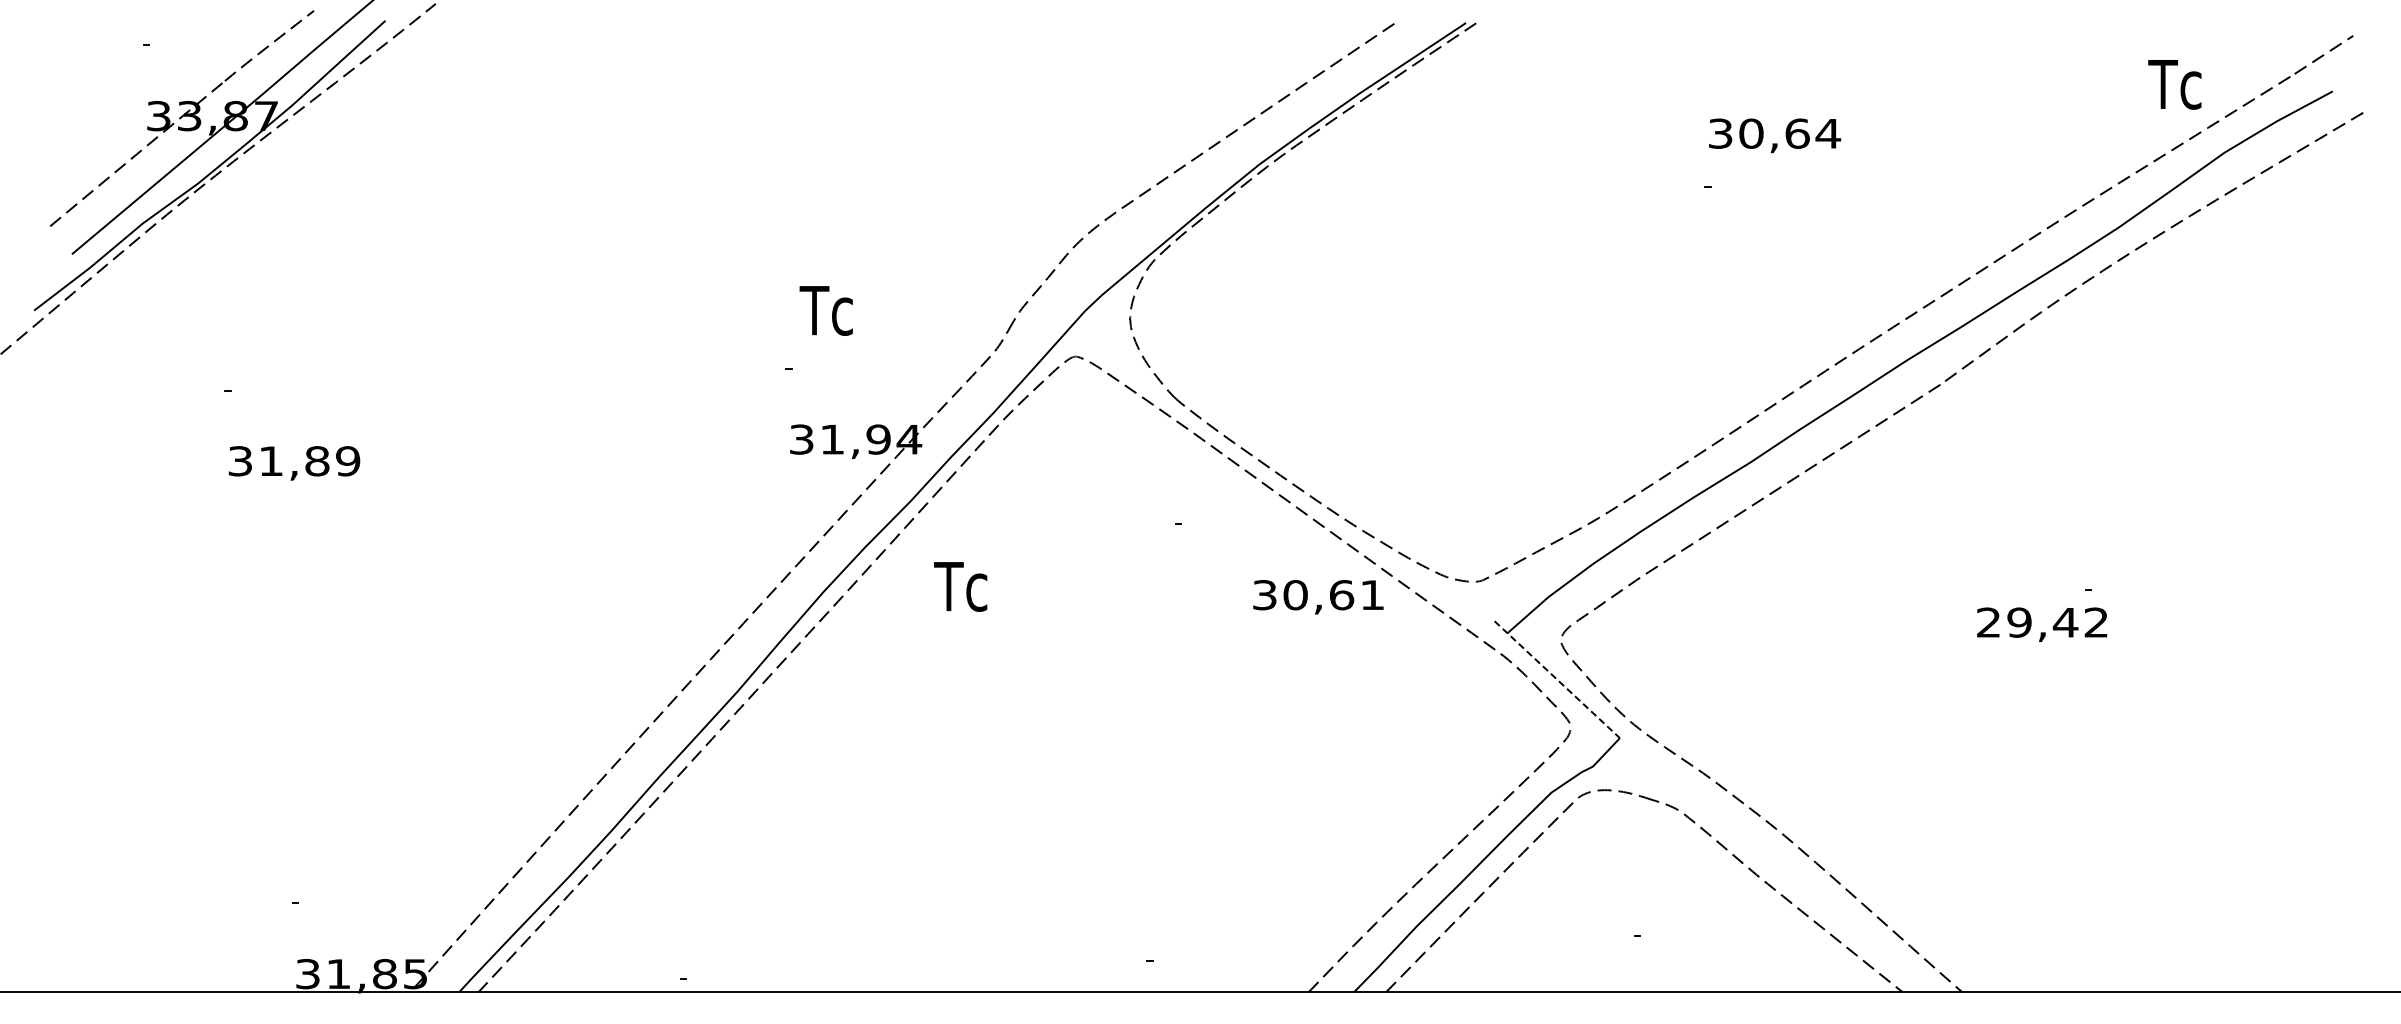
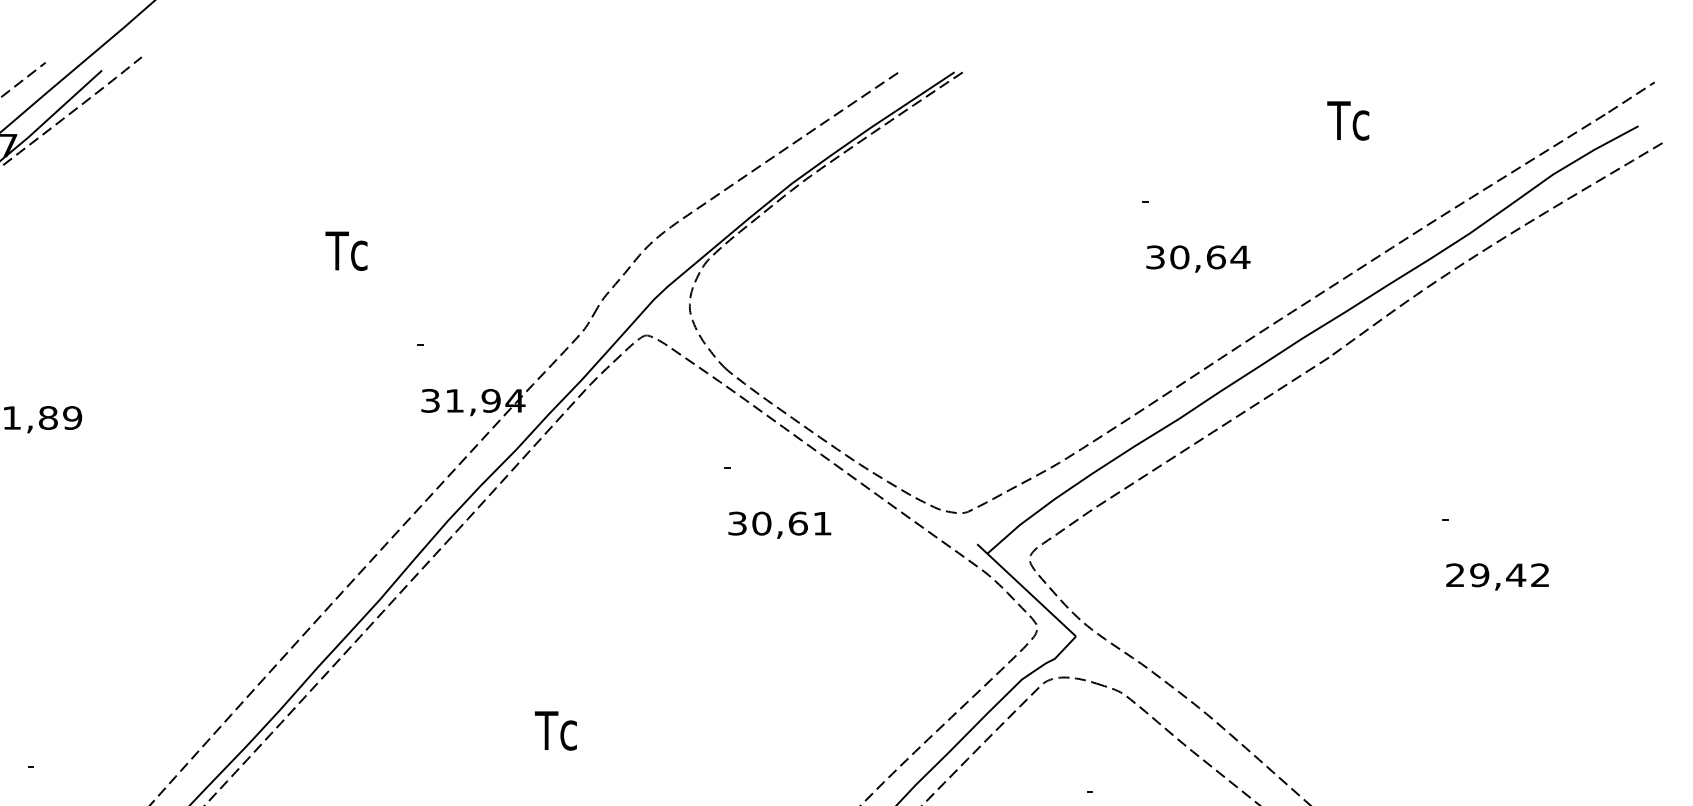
text: (2174, 84) -> (1347, 120), moved
text: (1775, 135) -> (1198, 258), moved
text: (825, 310) -> (345, 250), moved
text: (960, 586) -> (555, 730), moved
text: (1318, 597) -> (779, 525), moved
text: (2042, 624) -> (1497, 576), moved
line: (1557, 679) -> (1026, 590), dashed -> solid

